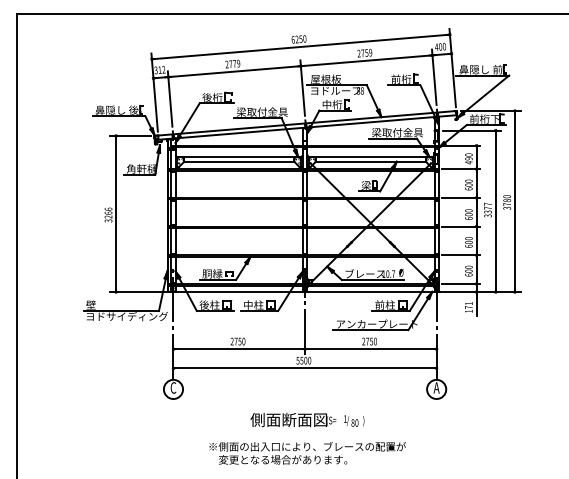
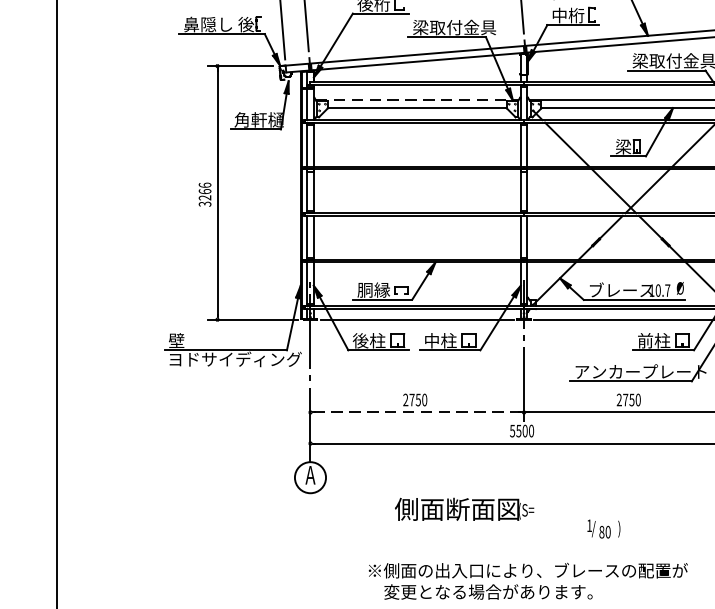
line: (239, 156) -> (417, 99), solid -> dashed
line: (239, 349) -> (417, 412), solid -> dashed
text: (173, 387) -> (310, 474), C -> A
text: (293, 420) -> (464, 510), moved

